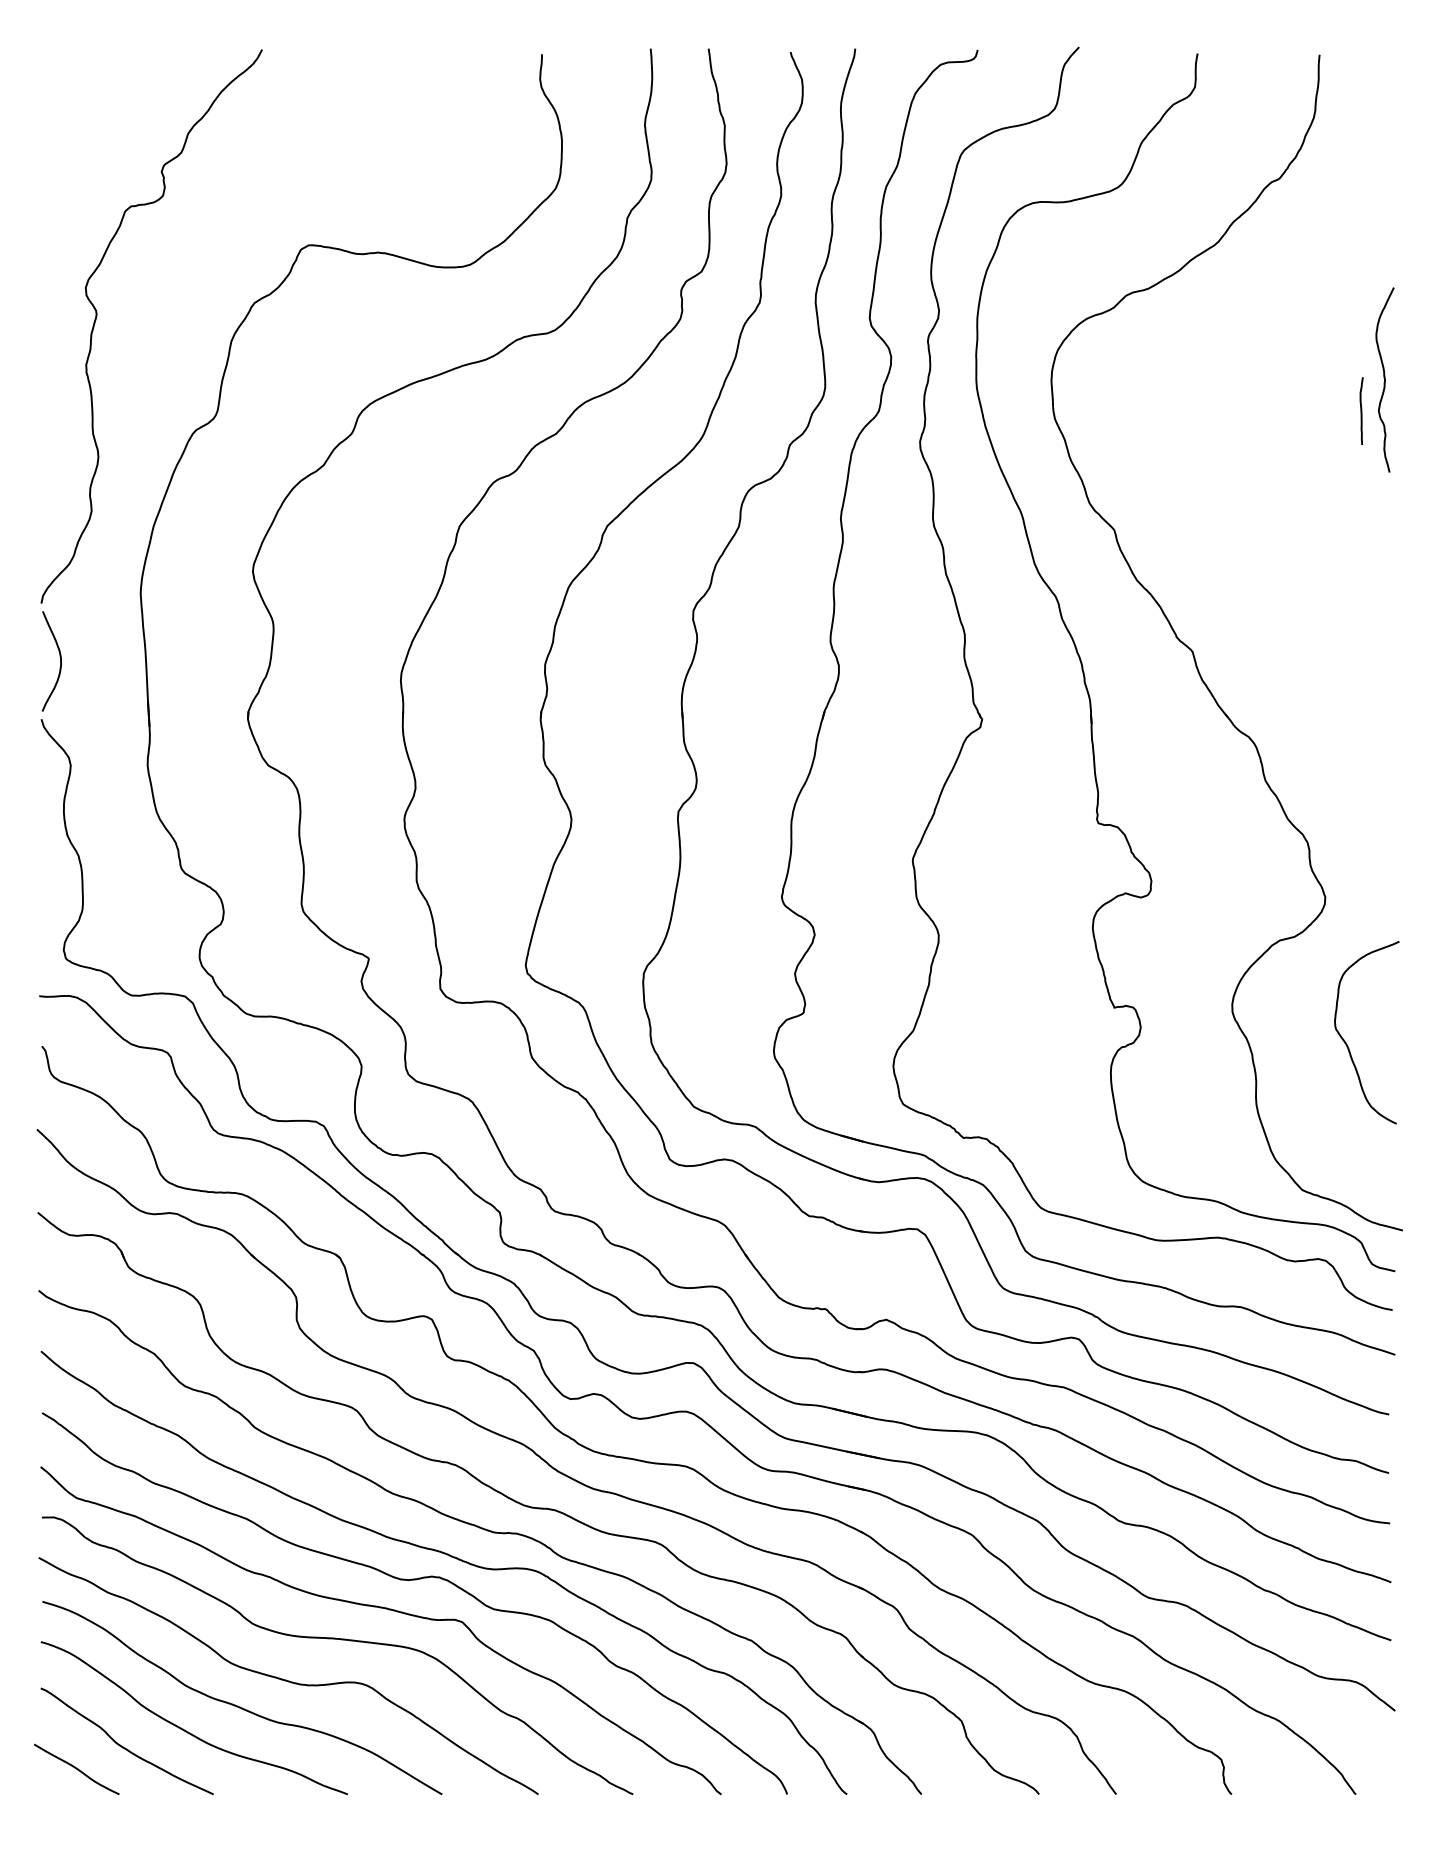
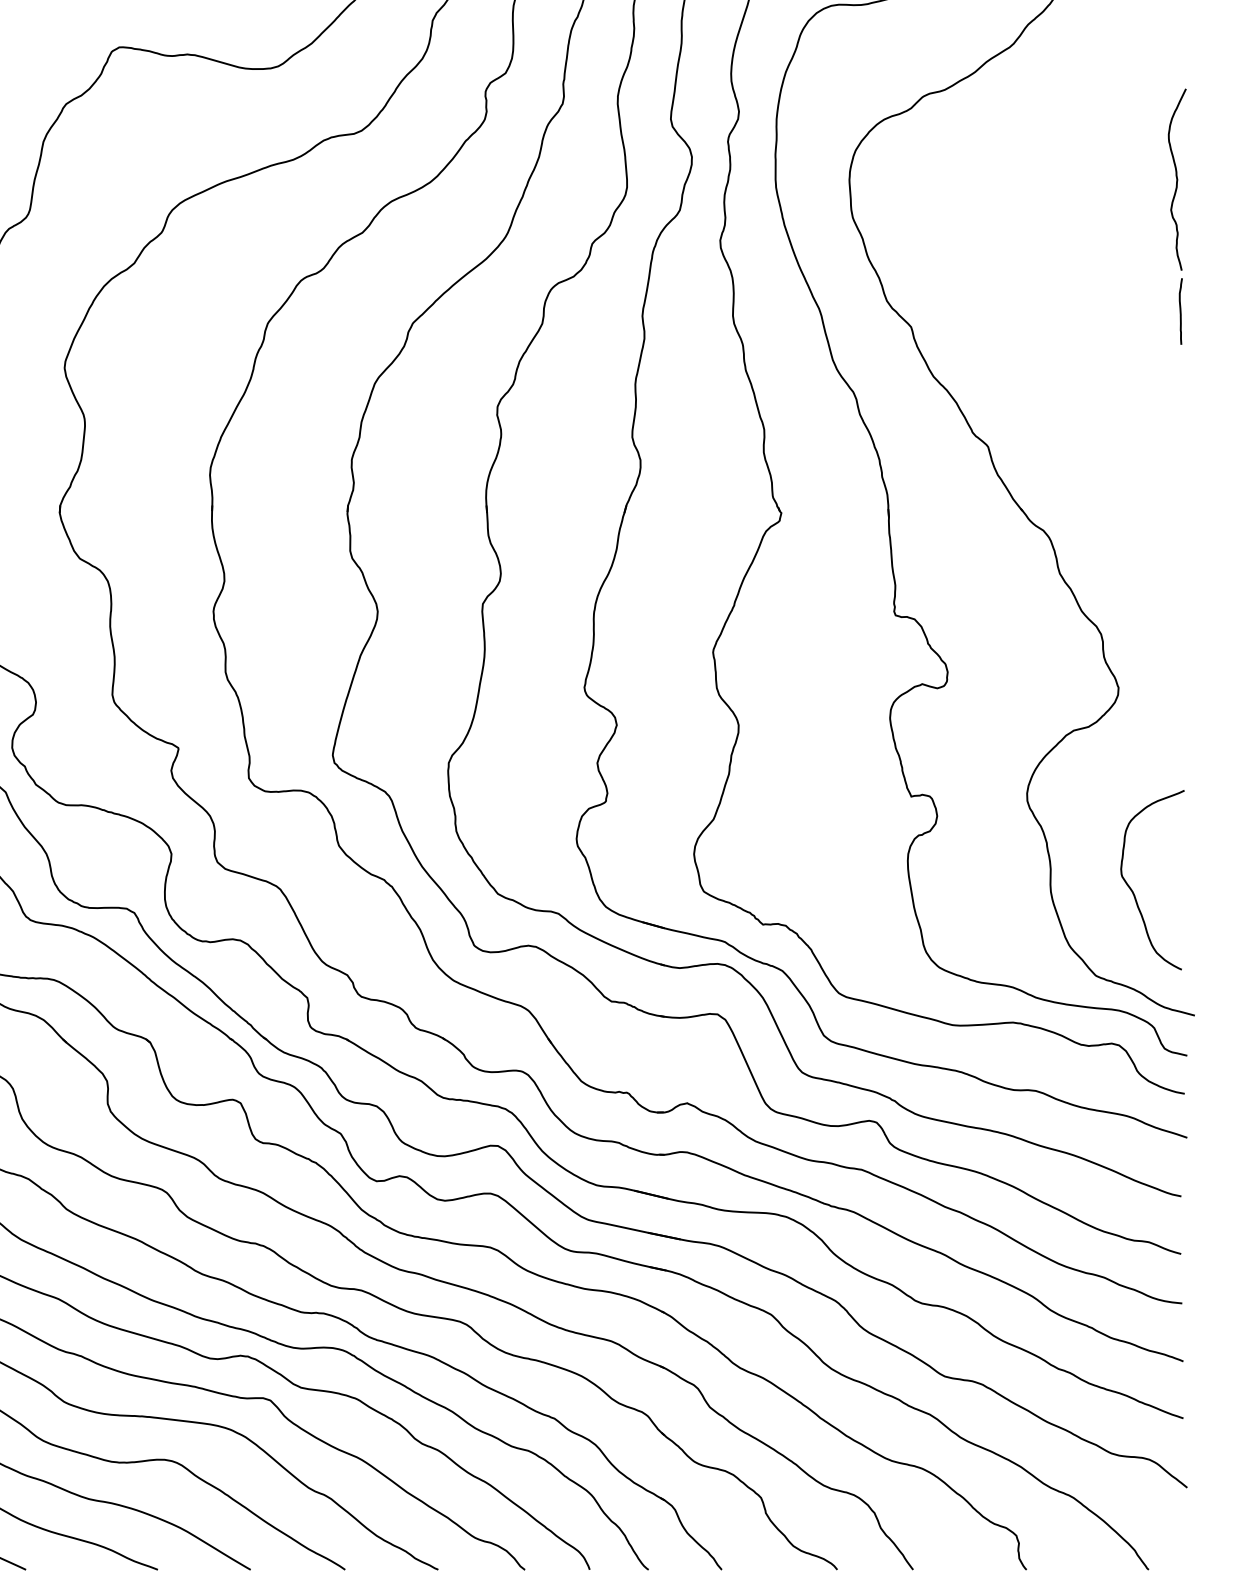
curve: (1361, 410) -> (1180, 310), moved
curve: (1346, 1042) -> (1132, 889), moved

